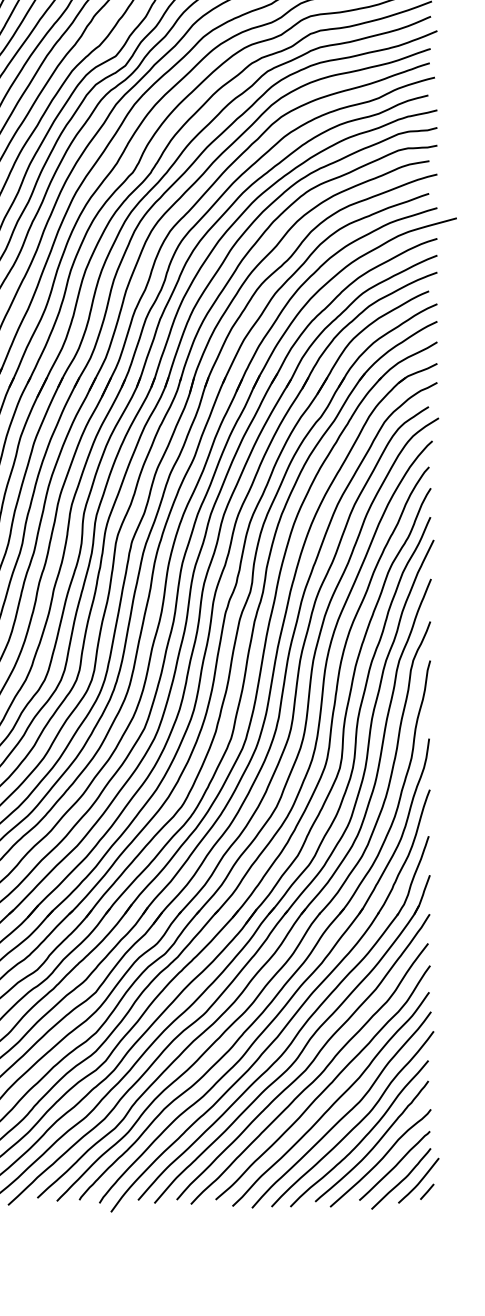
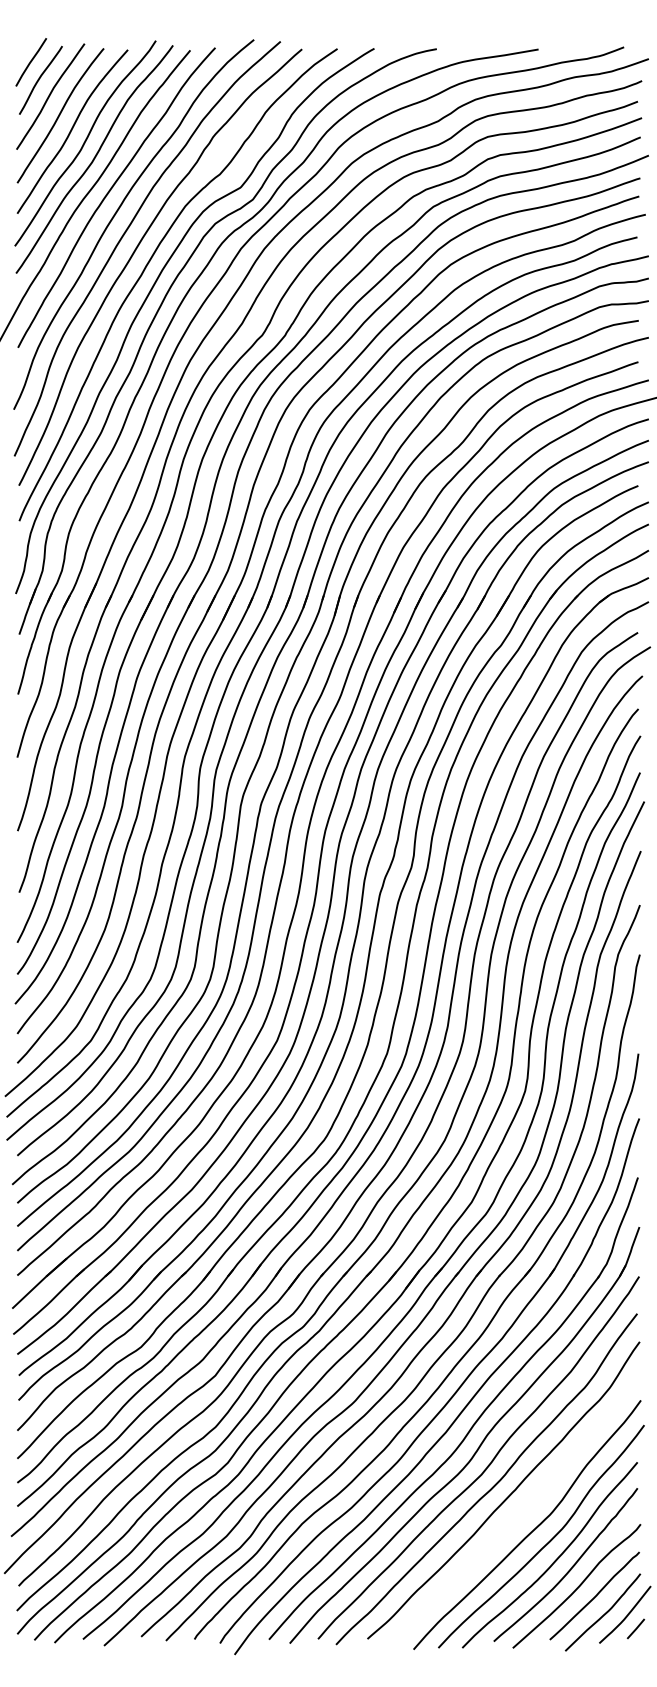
curve: (333, 1102) -> (517, 1515), removed

